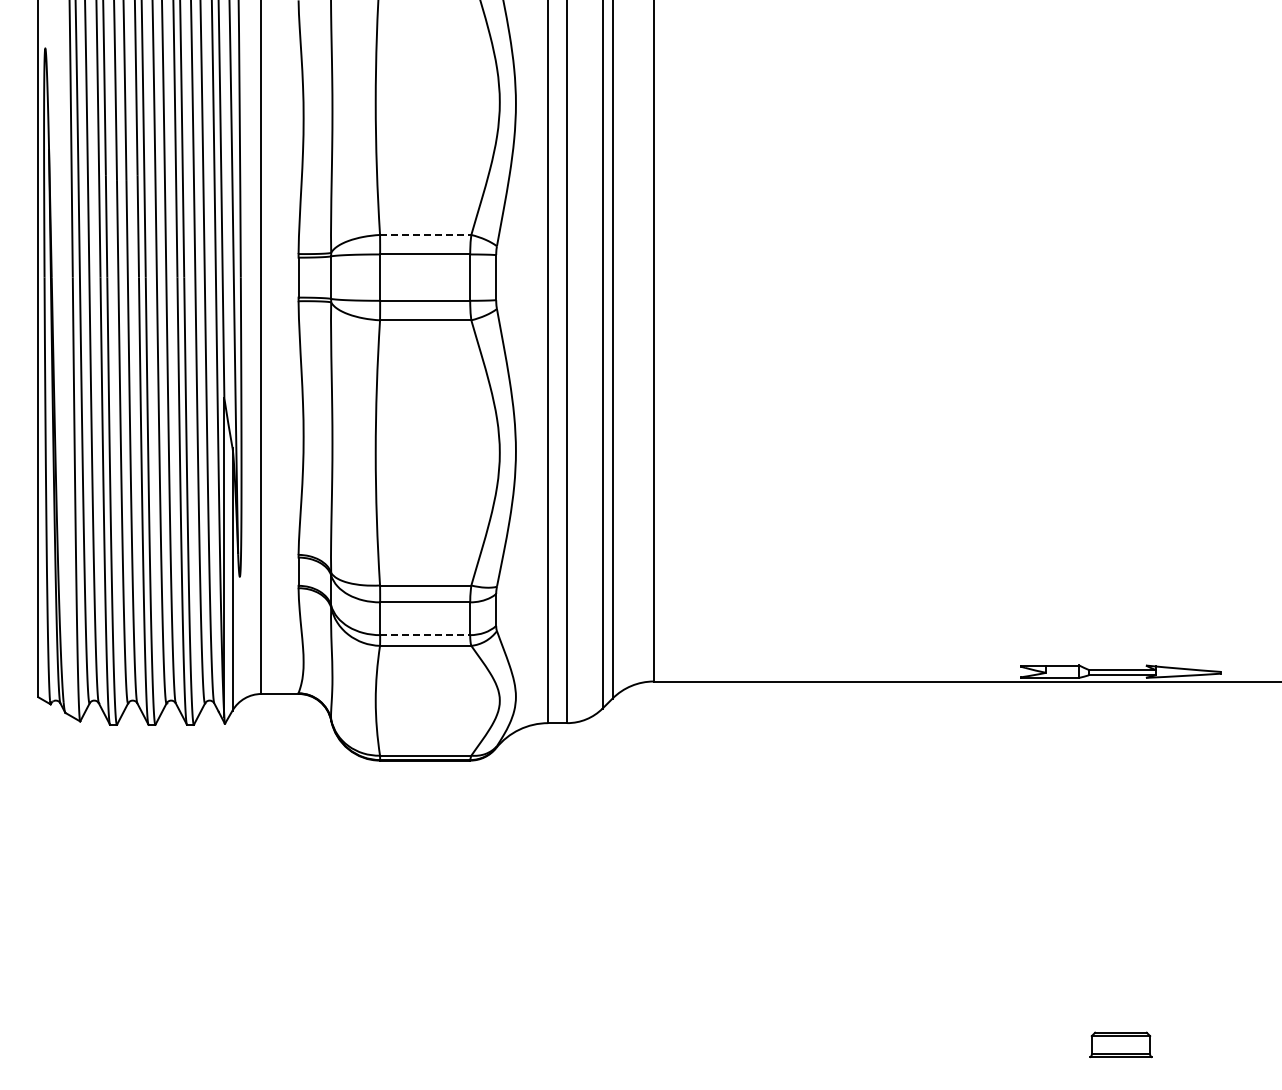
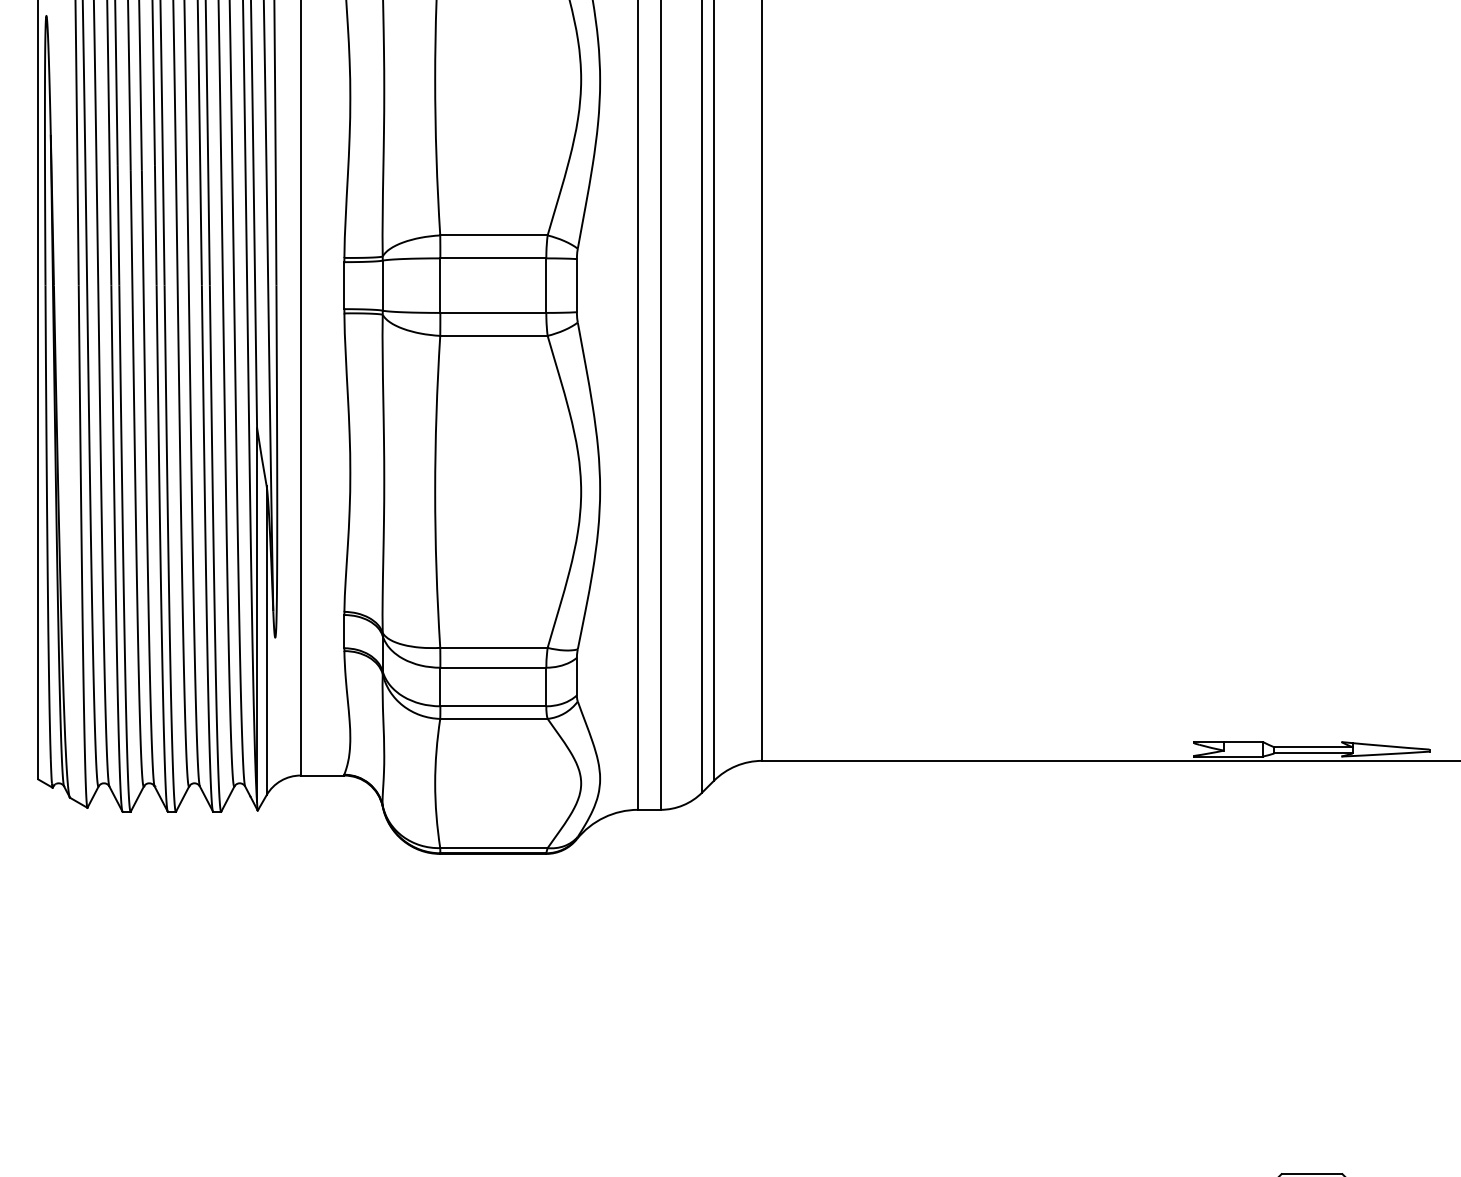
line: (425, 234) -> (493, 234), dashed -> solid
line: (425, 635) -> (493, 706), dashed -> solid

